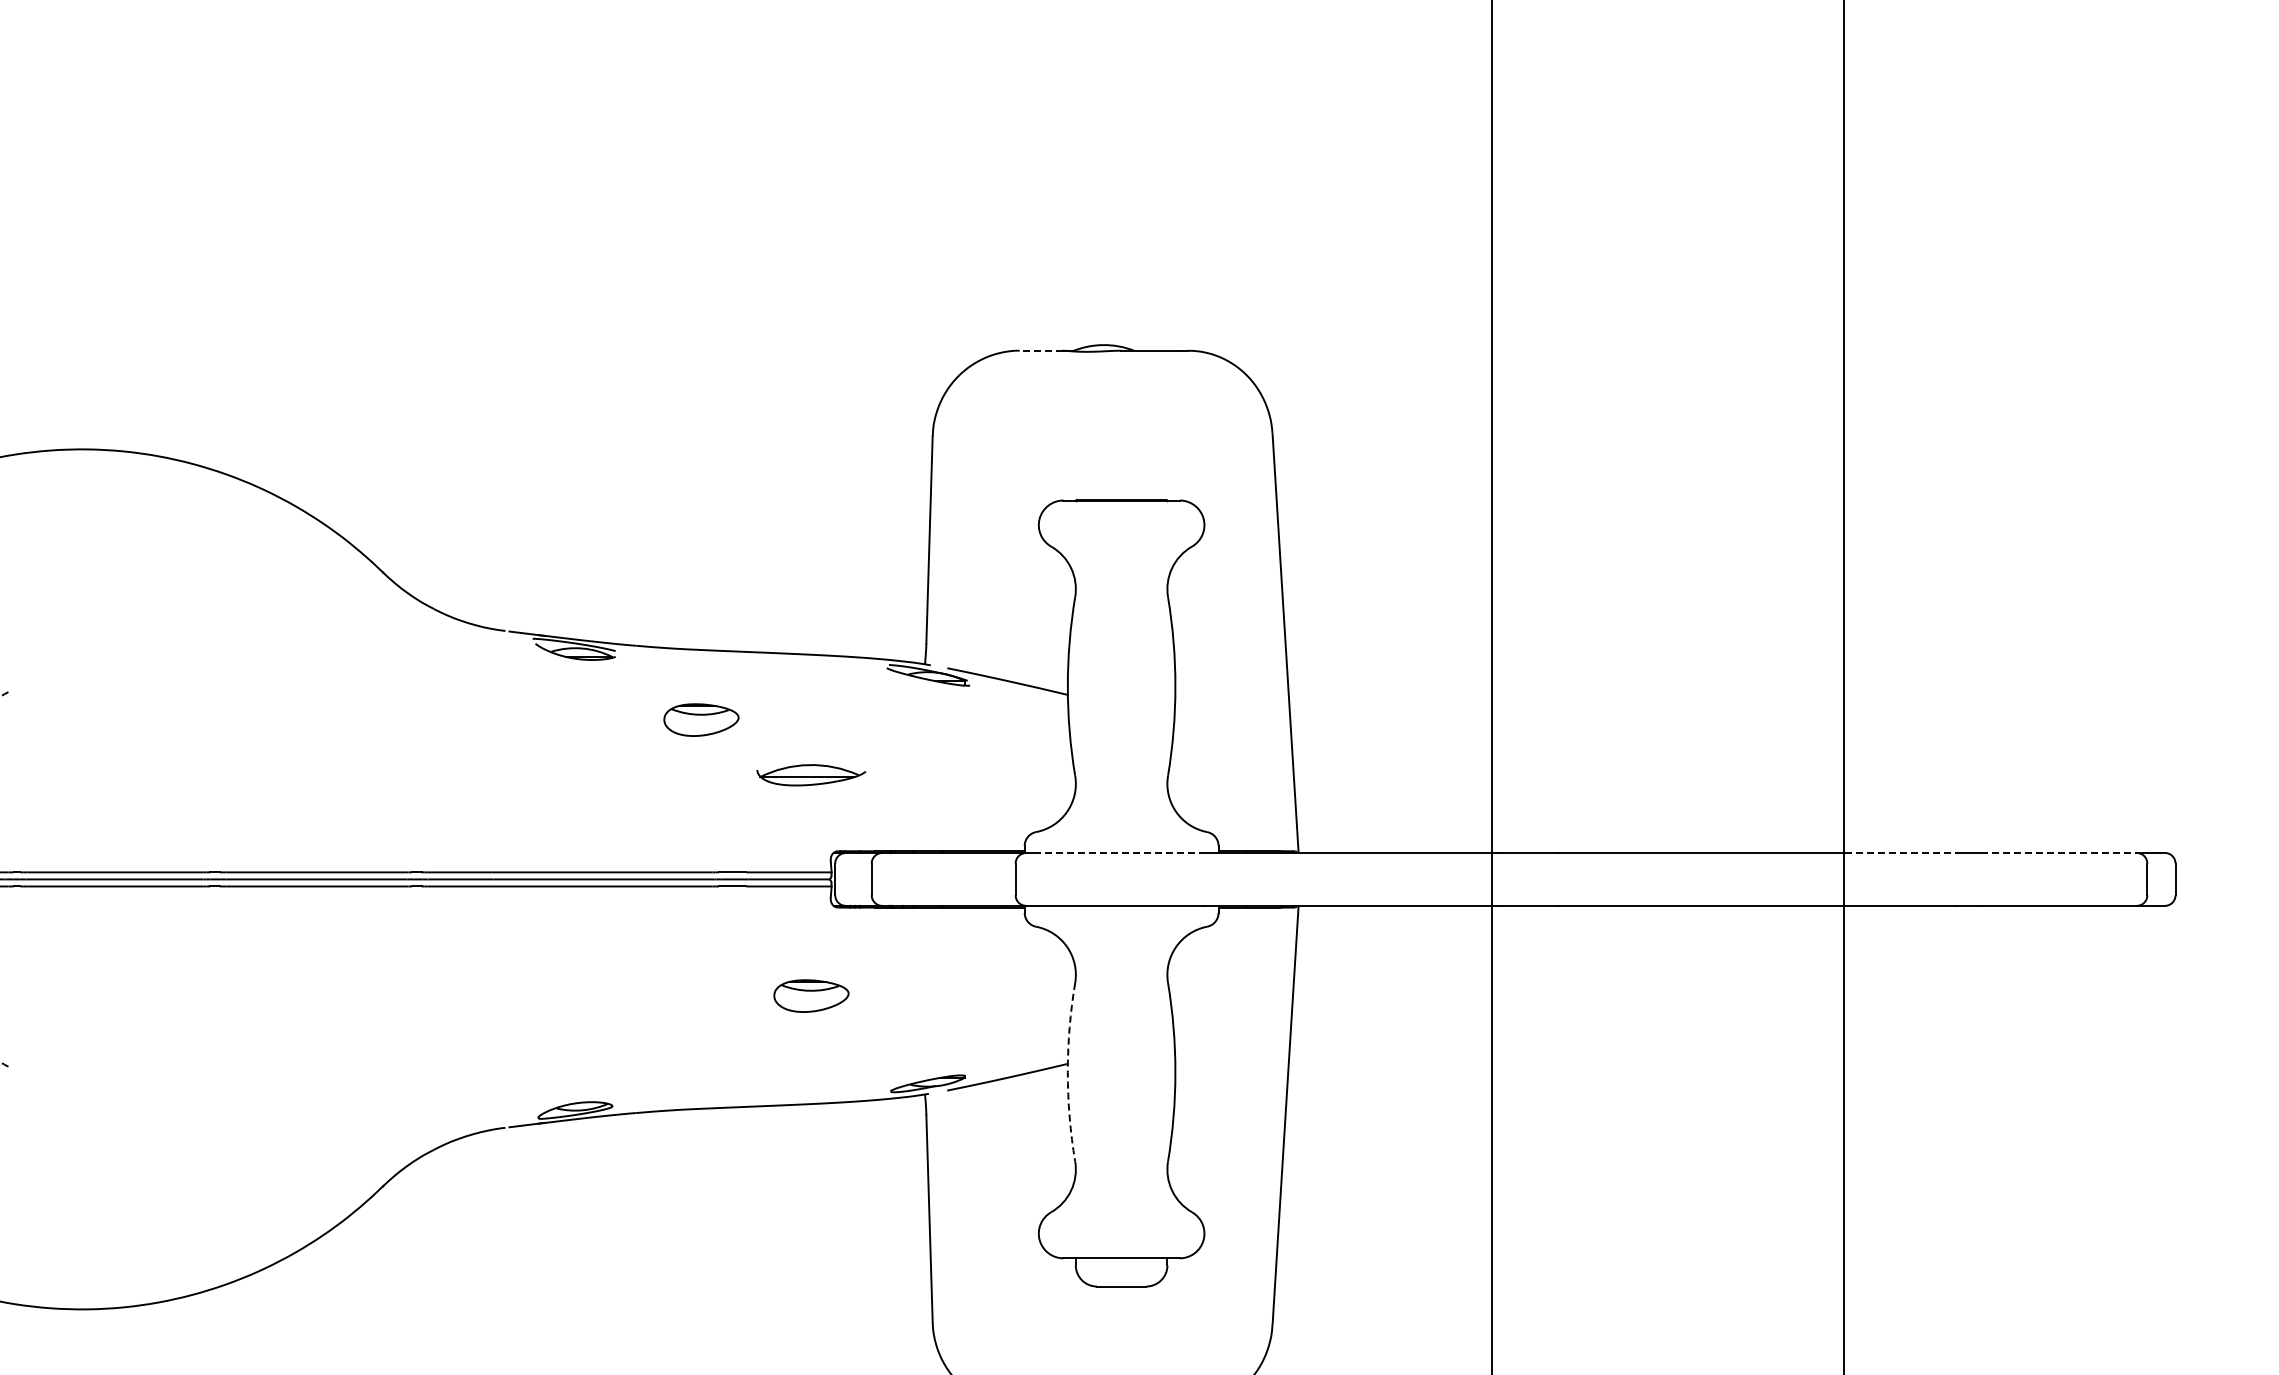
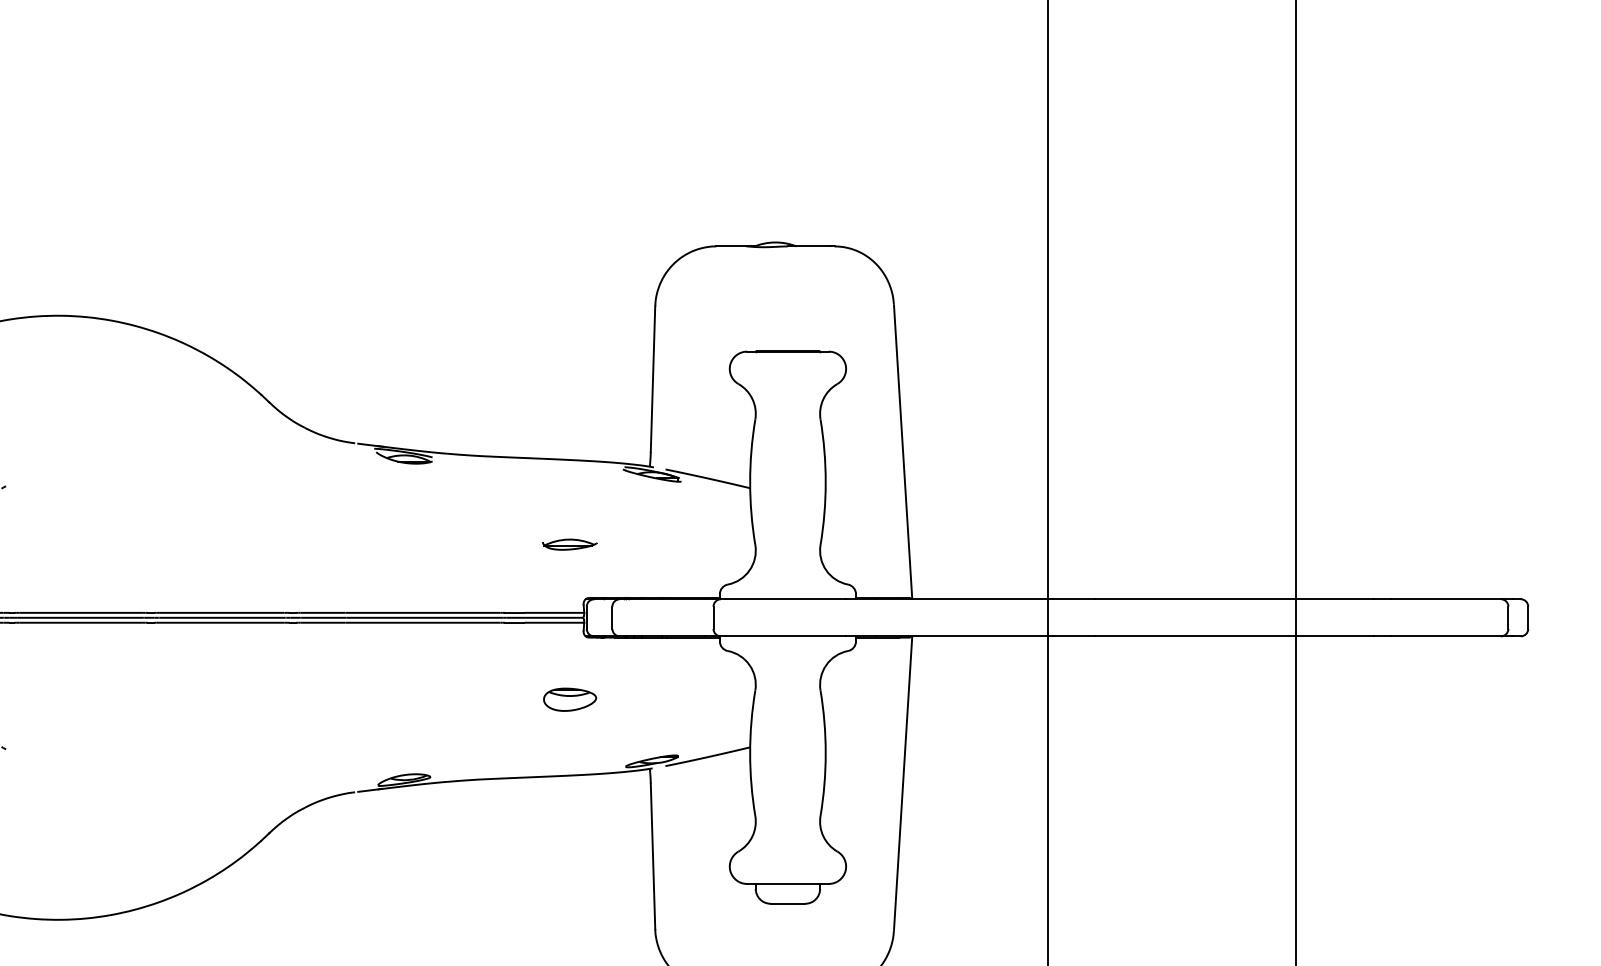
line: (1040, 350) -> (730, 246), dashed -> solid
part: (701, 719) -> (492, 505), removed
part: (811, 775) -> (570, 544), size x0.71
line: (1119, 852) -> (786, 598), dashed -> solid
line: (1900, 852) -> (1335, 598), dashed -> solid
line: (2058, 852) -> (1446, 598), dashed -> solid
arc: (1067, 1072) -> (749, 753), dashed -> solid

